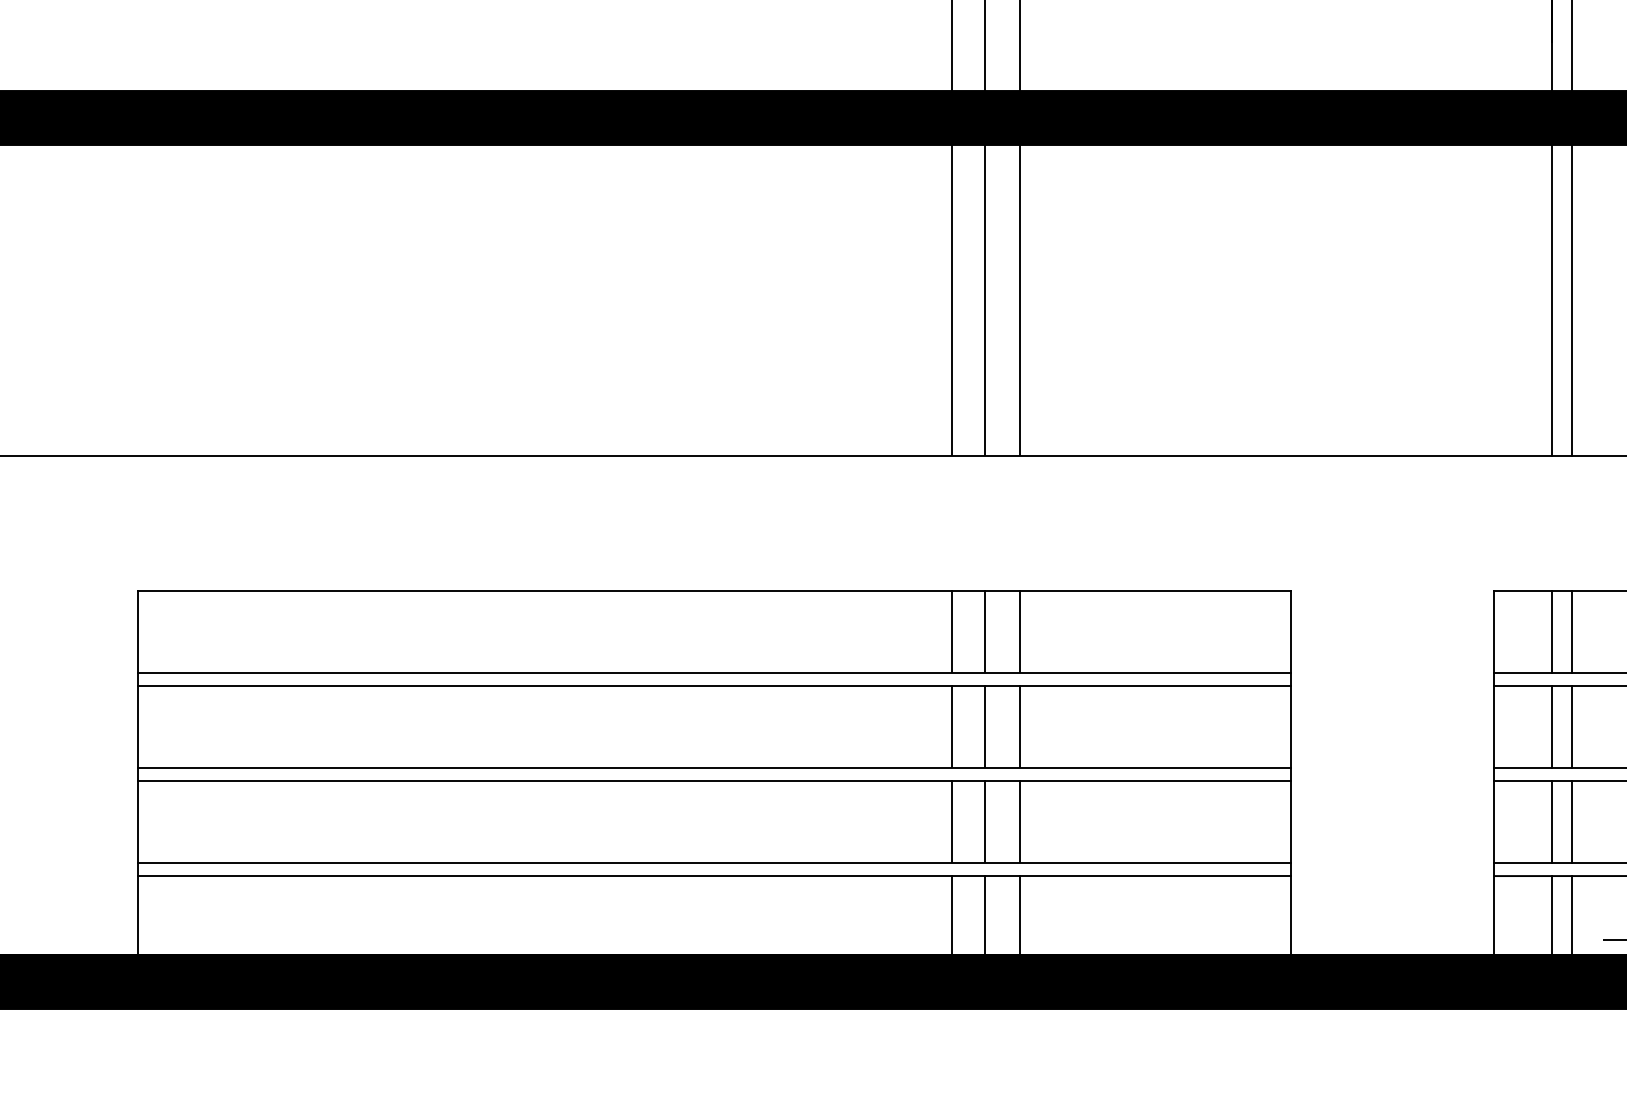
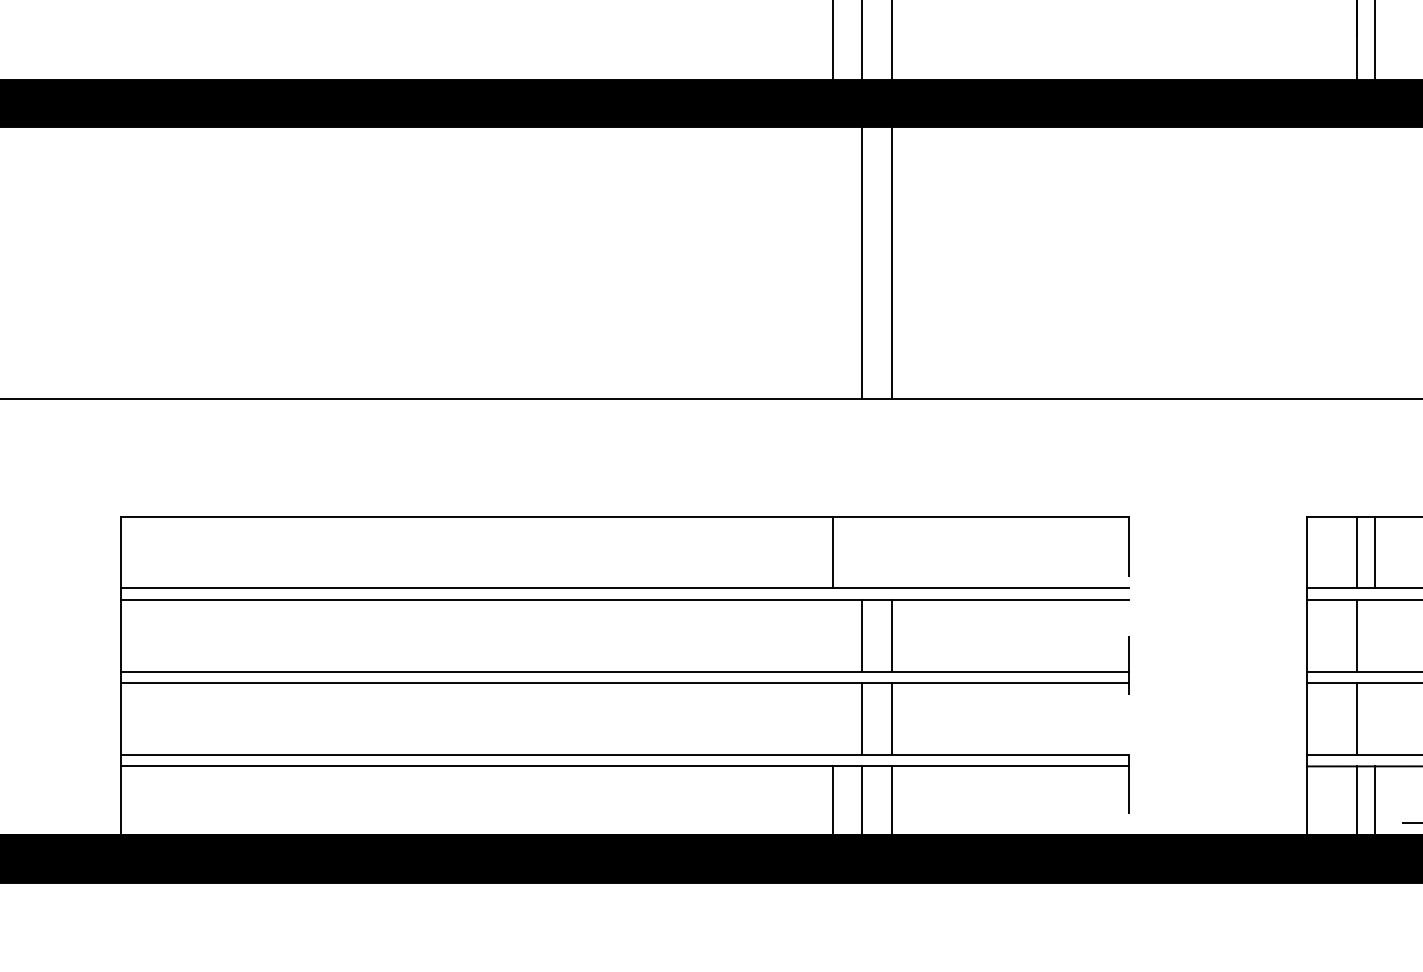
line: (951, 300) -> (832, 262), removed
line: (1551, 300) -> (1357, 262), removed
line: (1572, 300) -> (1375, 262), removed
line: (985, 631) -> (861, 552), removed
line: (1019, 631) -> (891, 552), removed
line: (951, 726) -> (832, 635), removed
line: (1572, 726) -> (1375, 635), removed
line: (1291, 778) -> (1129, 681), solid -> dashed
line: (951, 821) -> (832, 718), removed
line: (1572, 821) -> (1375, 718), removed

